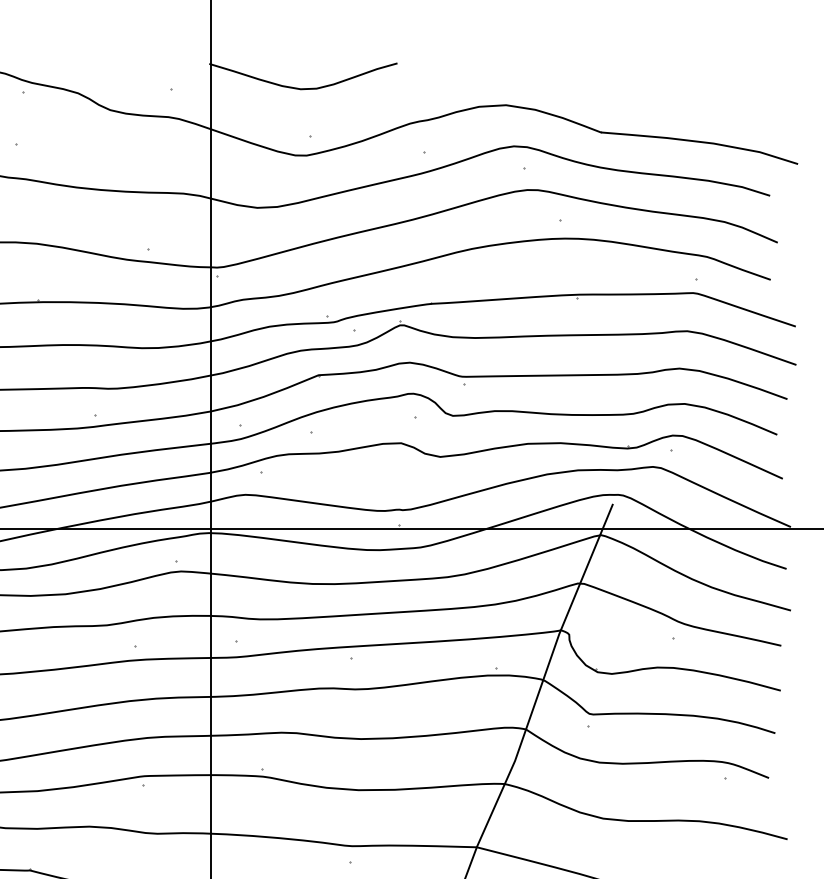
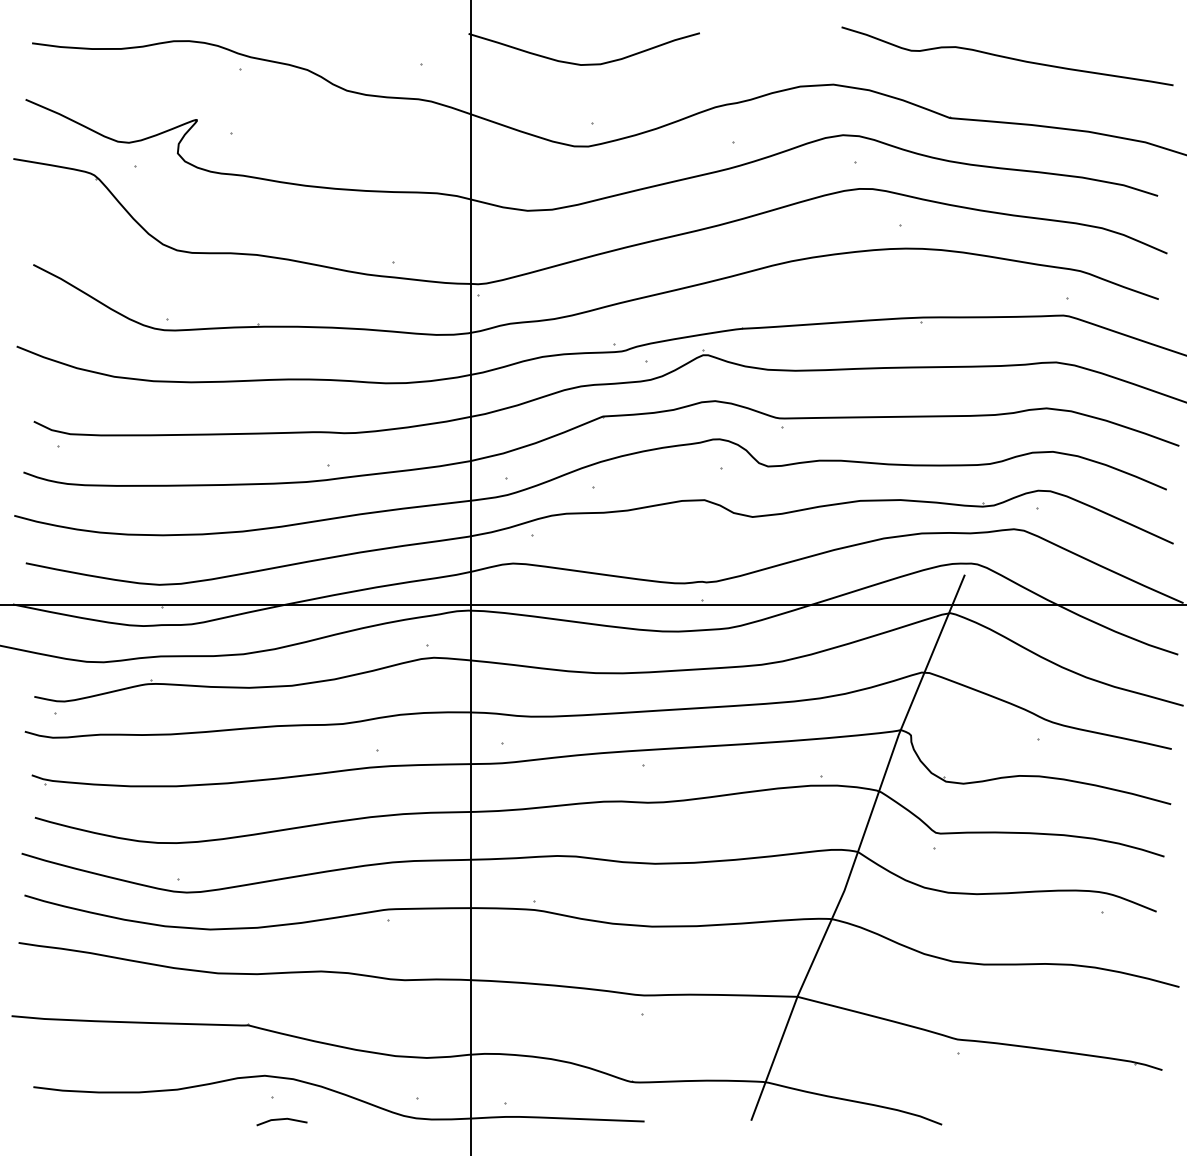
curve: (647, 82) -> (1007, 56), added

